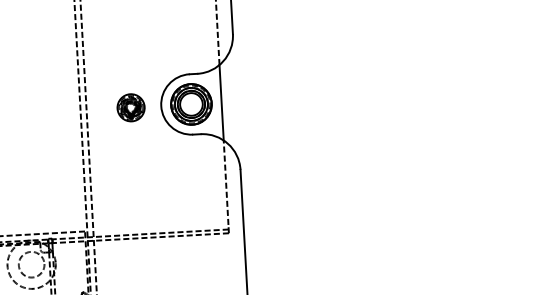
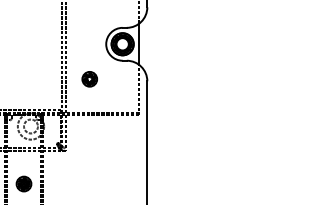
part: (130, 108) -> (89, 79), moved

